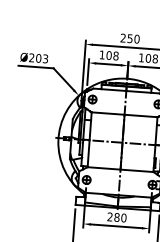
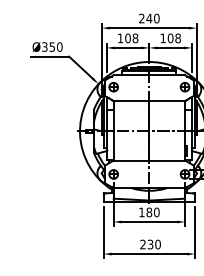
text: (130, 38) -> (149, 18), 250 -> 240
text: (38, 57) -> (52, 46), Ø203 -> Ø350
text: (109, 217) -> (141, 212), 280 -> 180

